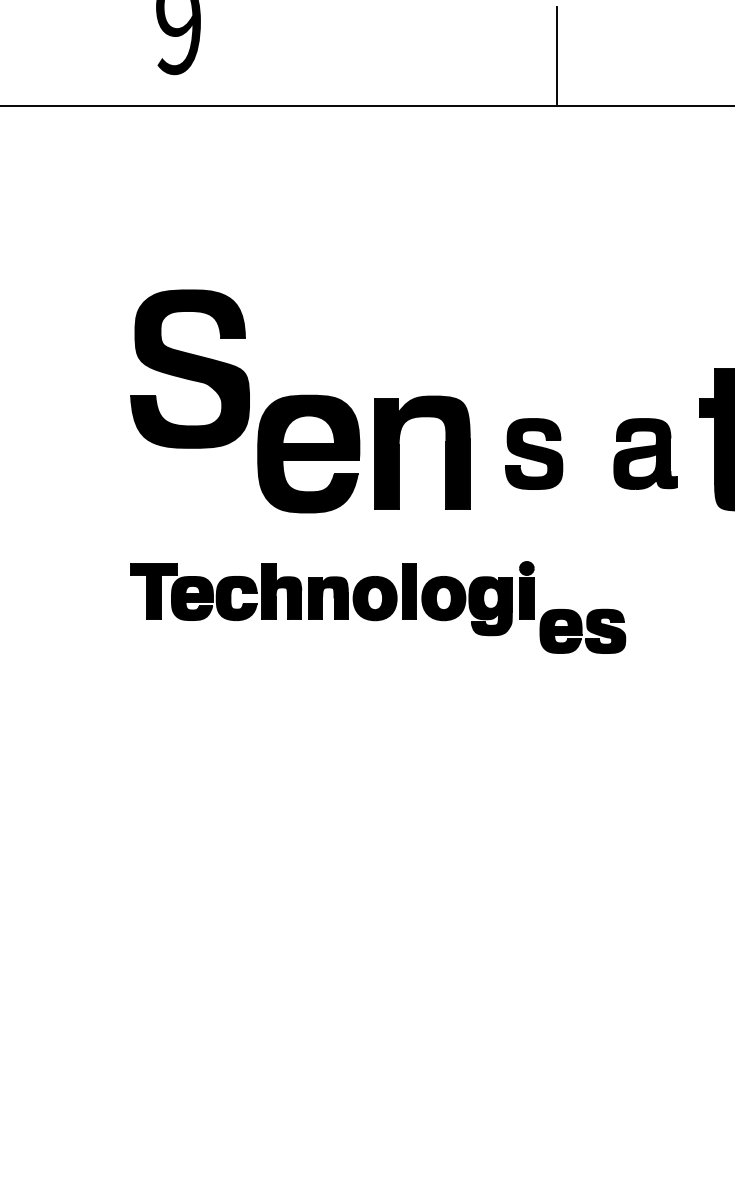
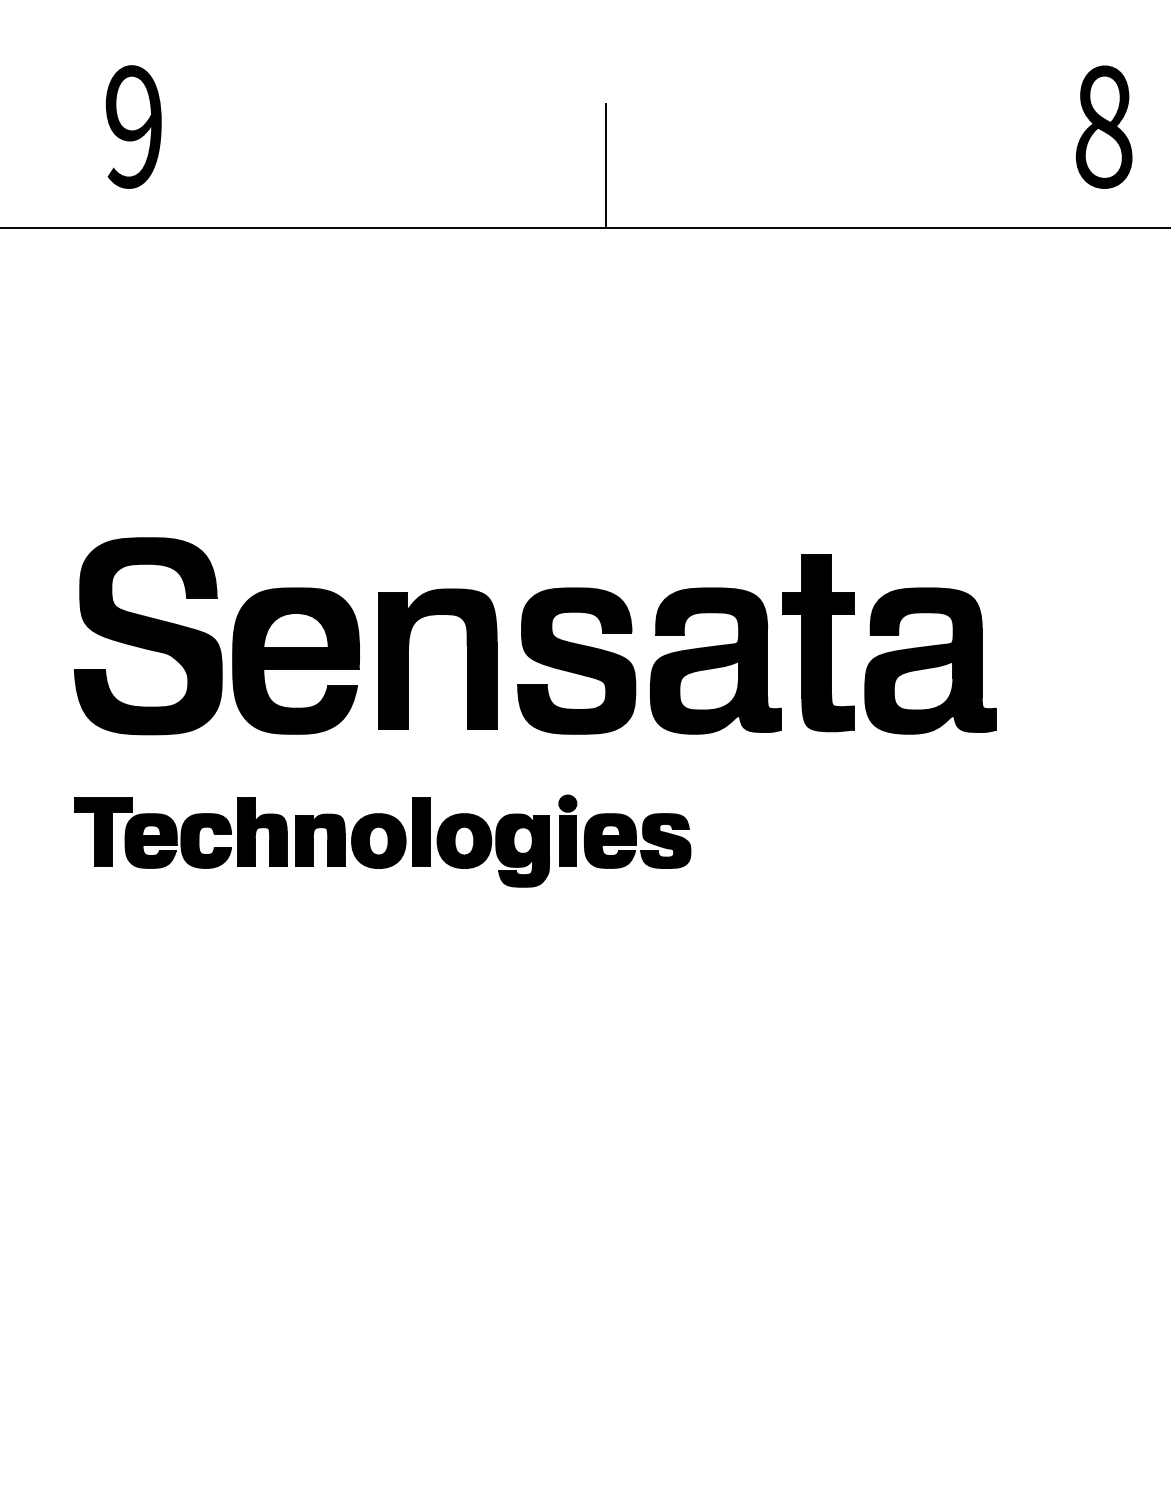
part: (190, 369) -> (148, 636), moved
part: (533, 453) -> (576, 660), size x1.67
part: (645, 453) -> (715, 660), size x1.67
part: (582, 630) -> (637, 840), moved

